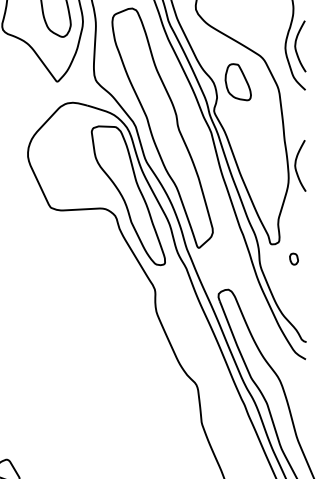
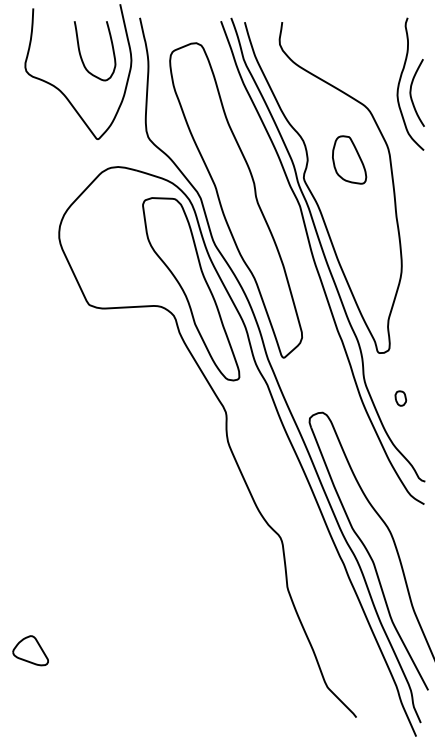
part: (238, 81) -> (349, 159), moved
curve: (296, 165) -> (411, 249), removed
part: (293, 259) -> (400, 398), moved

